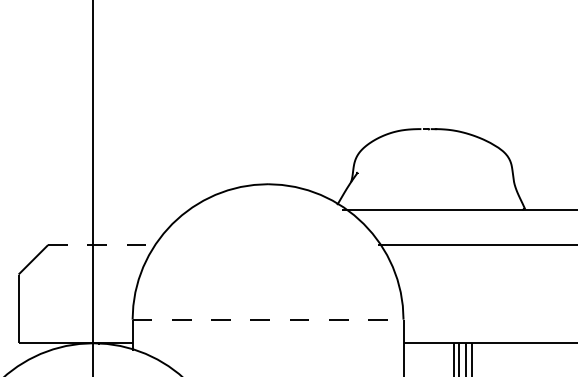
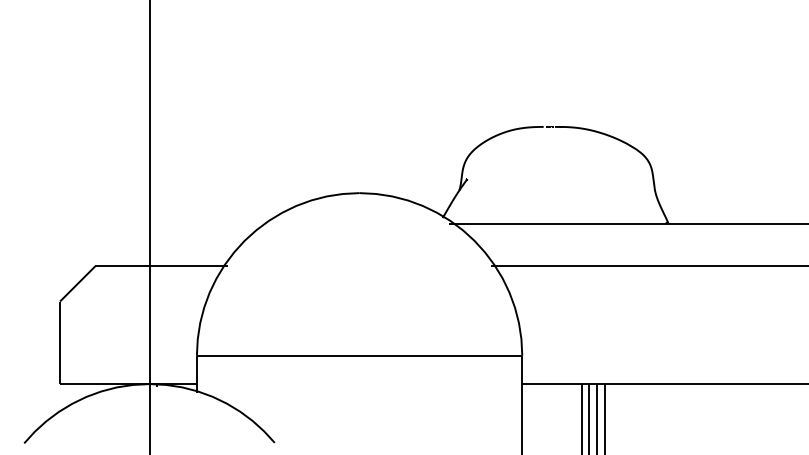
line: (103, 245) -> (162, 266), dashed -> solid
line: (267, 319) -> (359, 355), dashed -> solid

